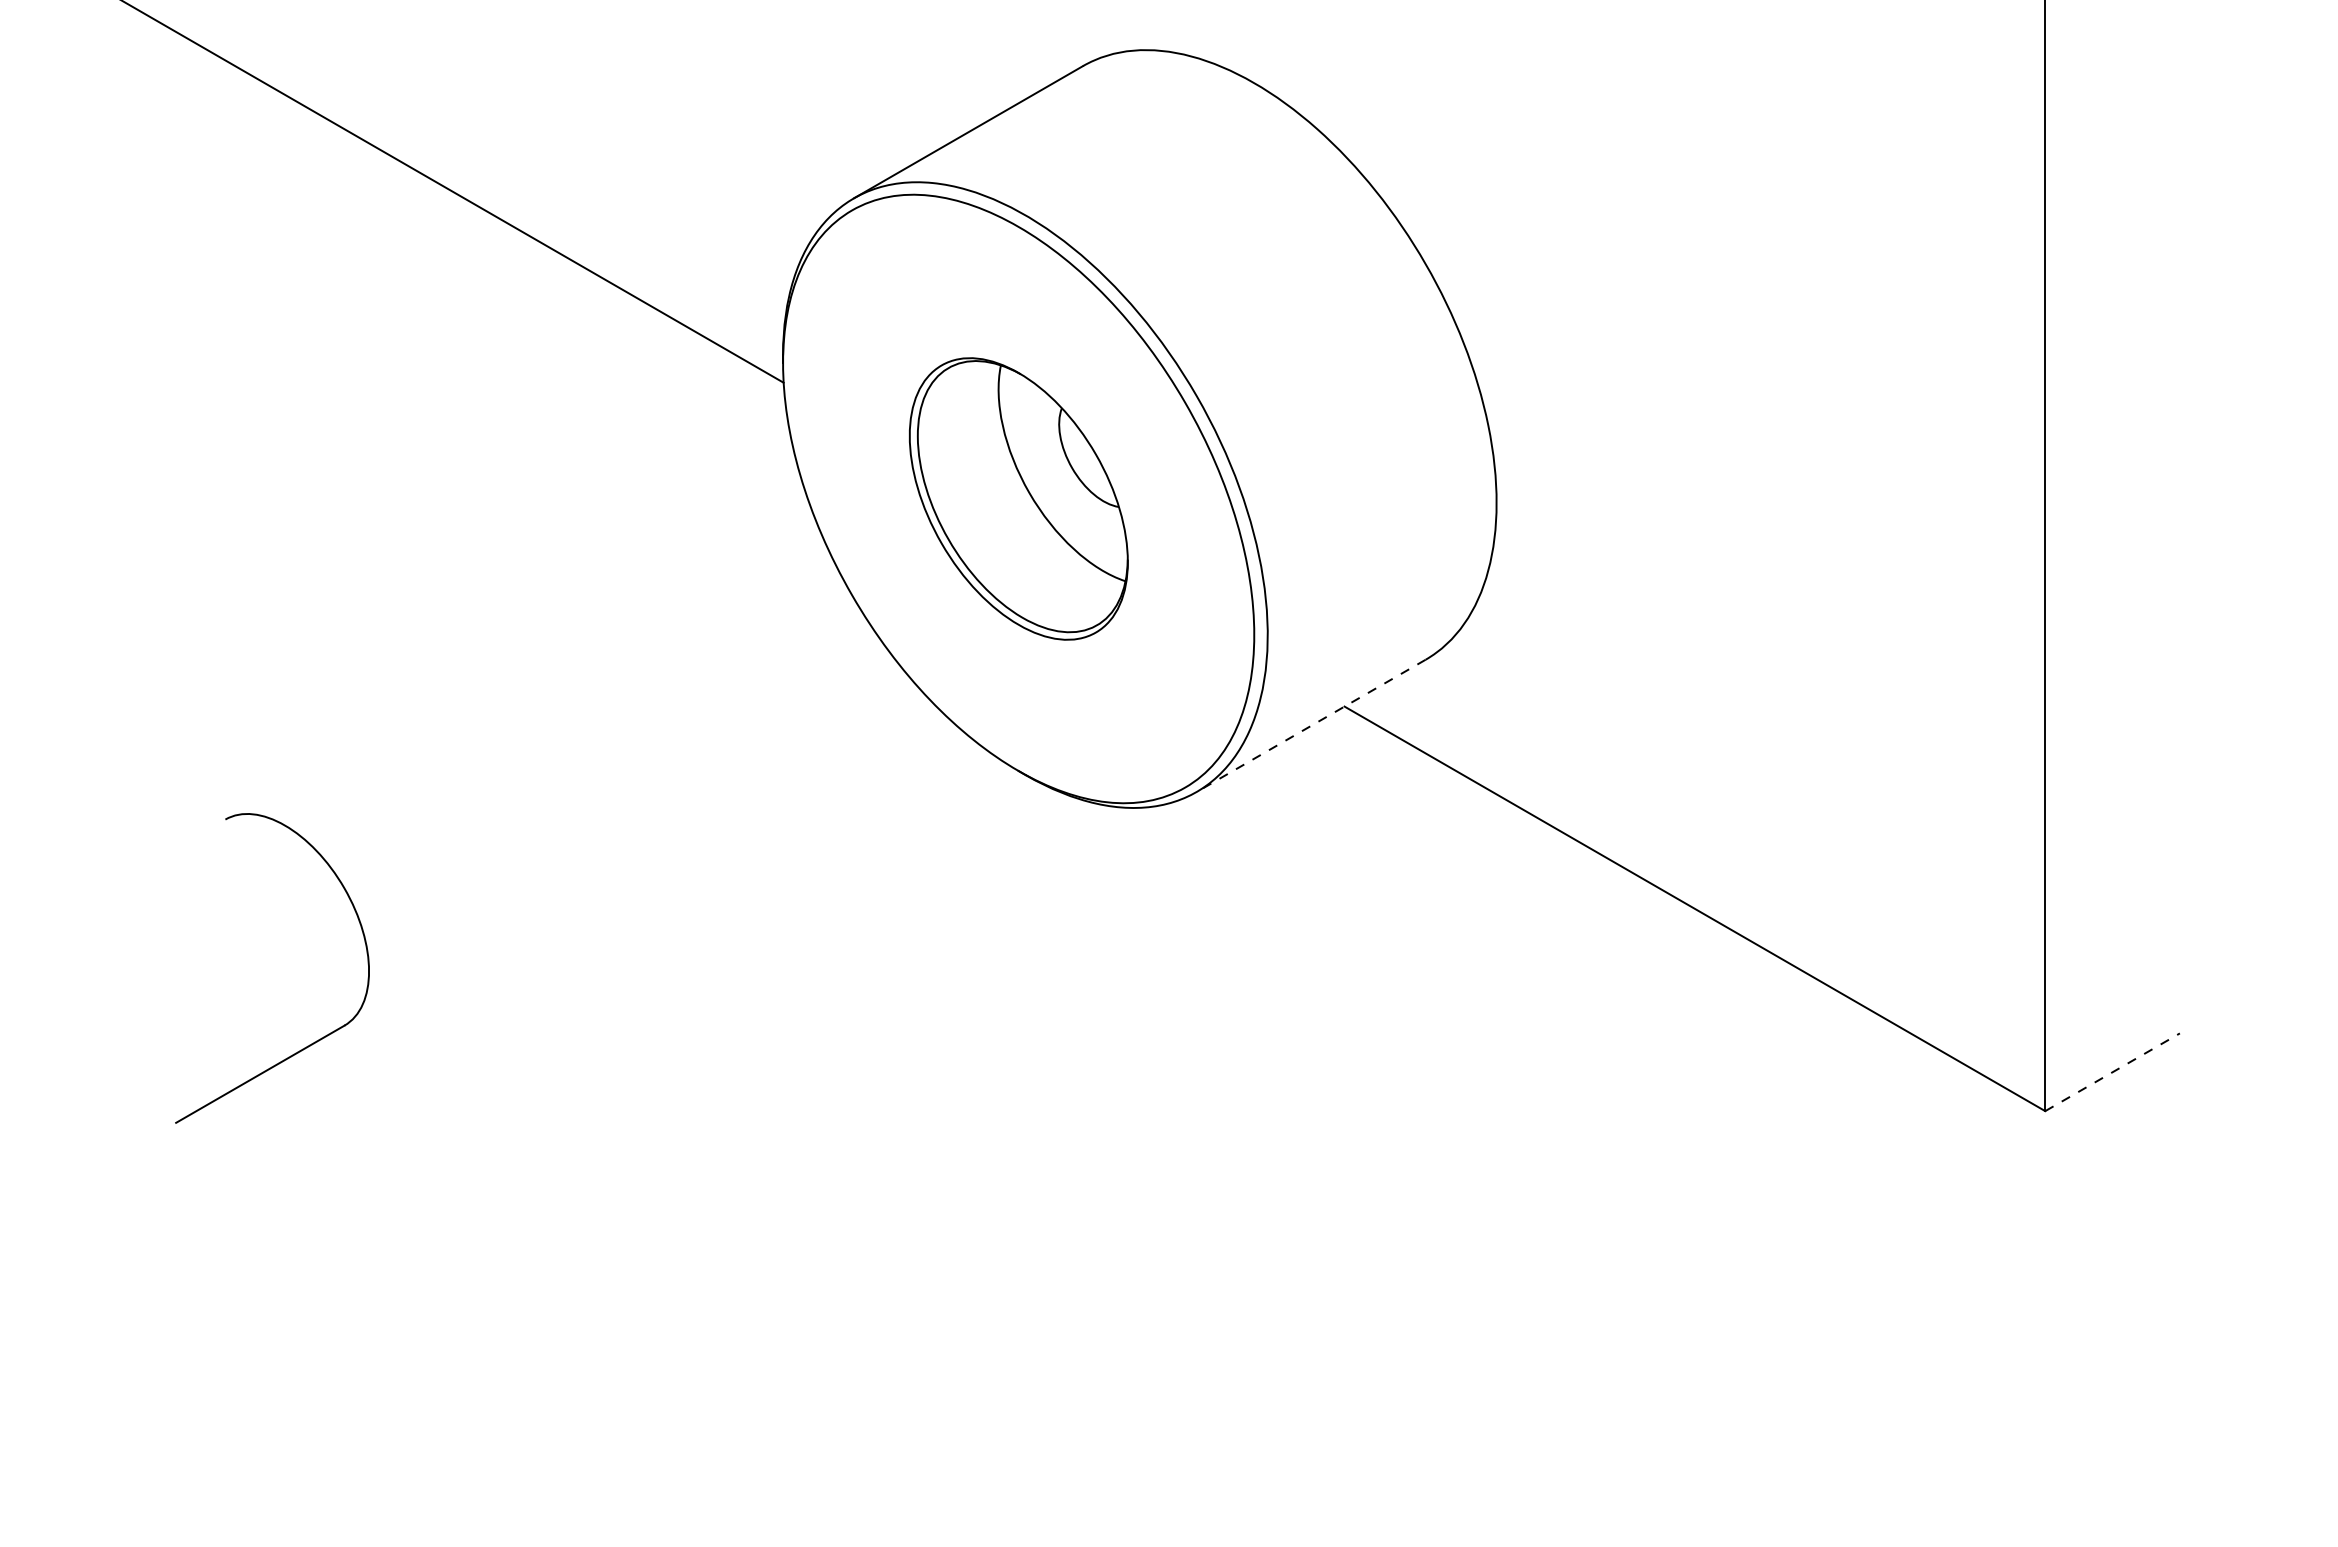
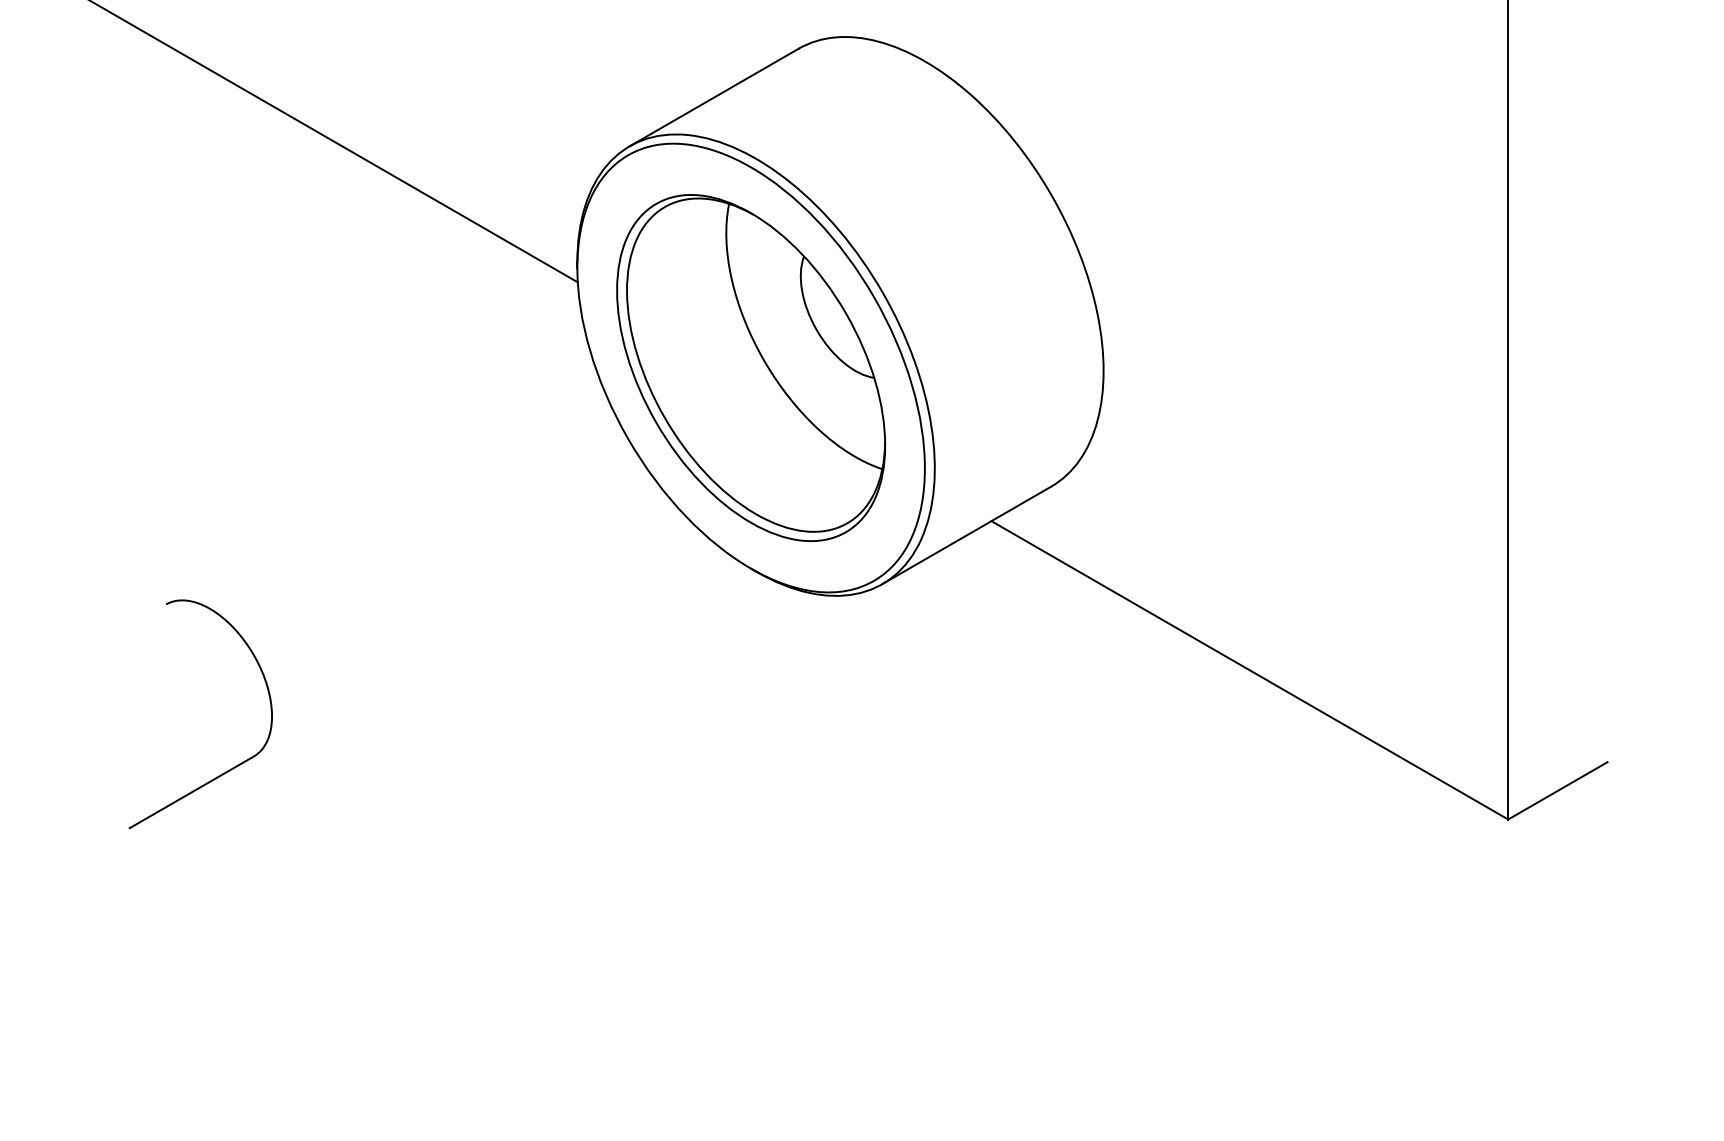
part: (1018, 498) -> (751, 367), size x1.67
line: (1310, 726) -> (966, 535), dashed -> solid
line: (2112, 1072) -> (1557, 791), dashed -> solid

